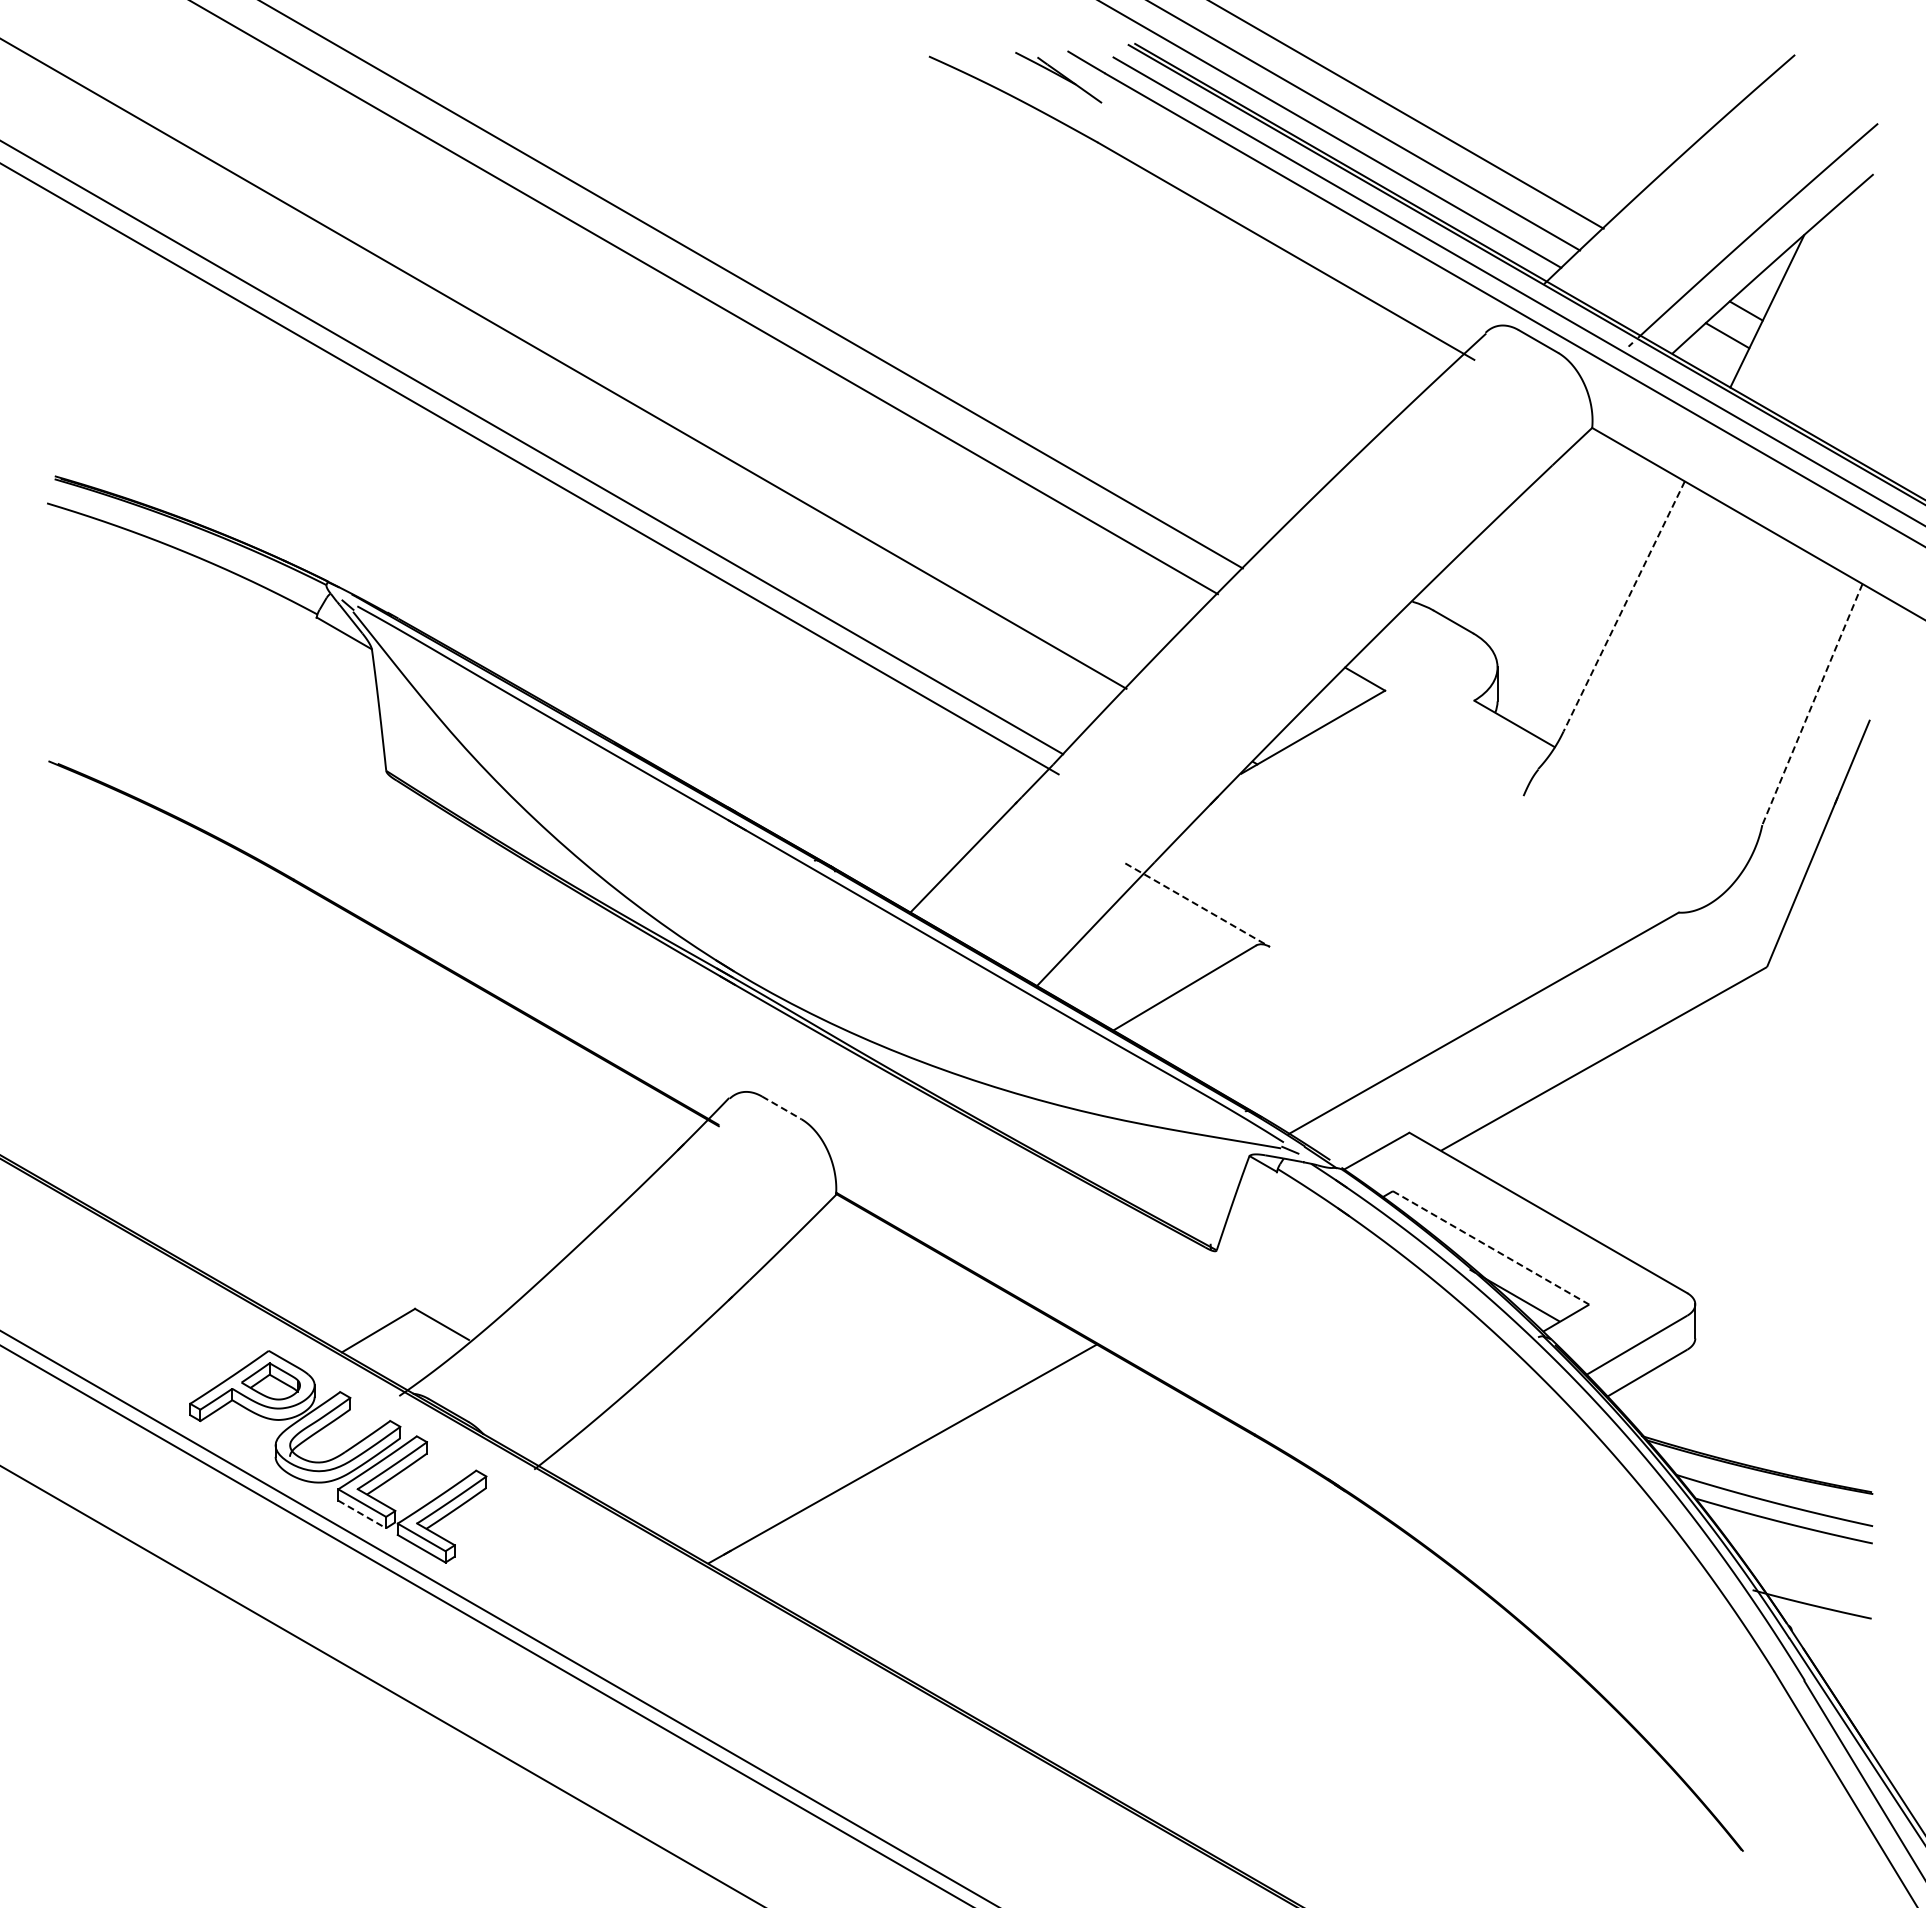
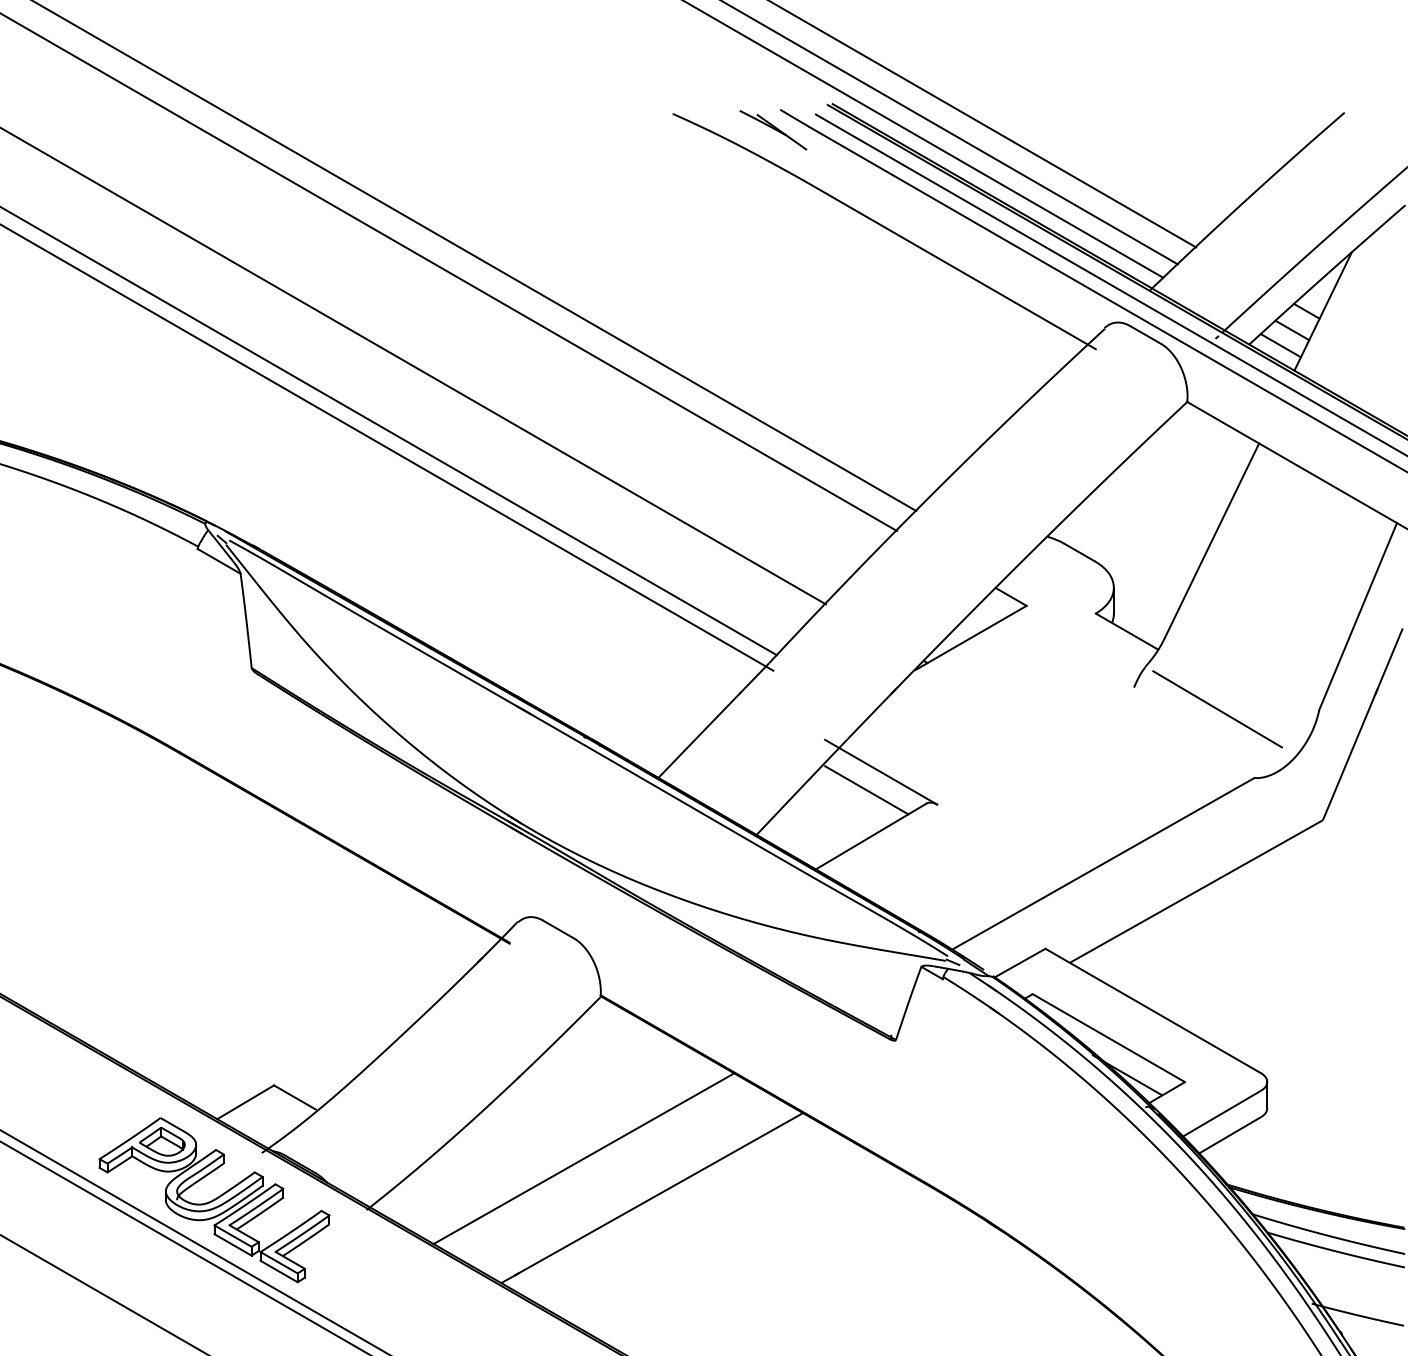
line: (1712, 355) -> (1280, 345), added
line: (1624, 606) -> (1212, 540), dashed -> solid
line: (1812, 704) -> (1358, 616), dashed -> solid
line: (1631, 824) -> (1217, 709), added
line: (1197, 905) -> (881, 772), dashed -> solid
line: (1178, 928) -> (866, 790), added
line: (781, 1107) -> (558, 929), dashed -> solid
line: (1491, 1248) -> (1109, 1038), dashed -> solid
line: (814, 1403) -> (583, 1158), added
line: (362, 1514) -> (233, 1244), dashed -> solid

